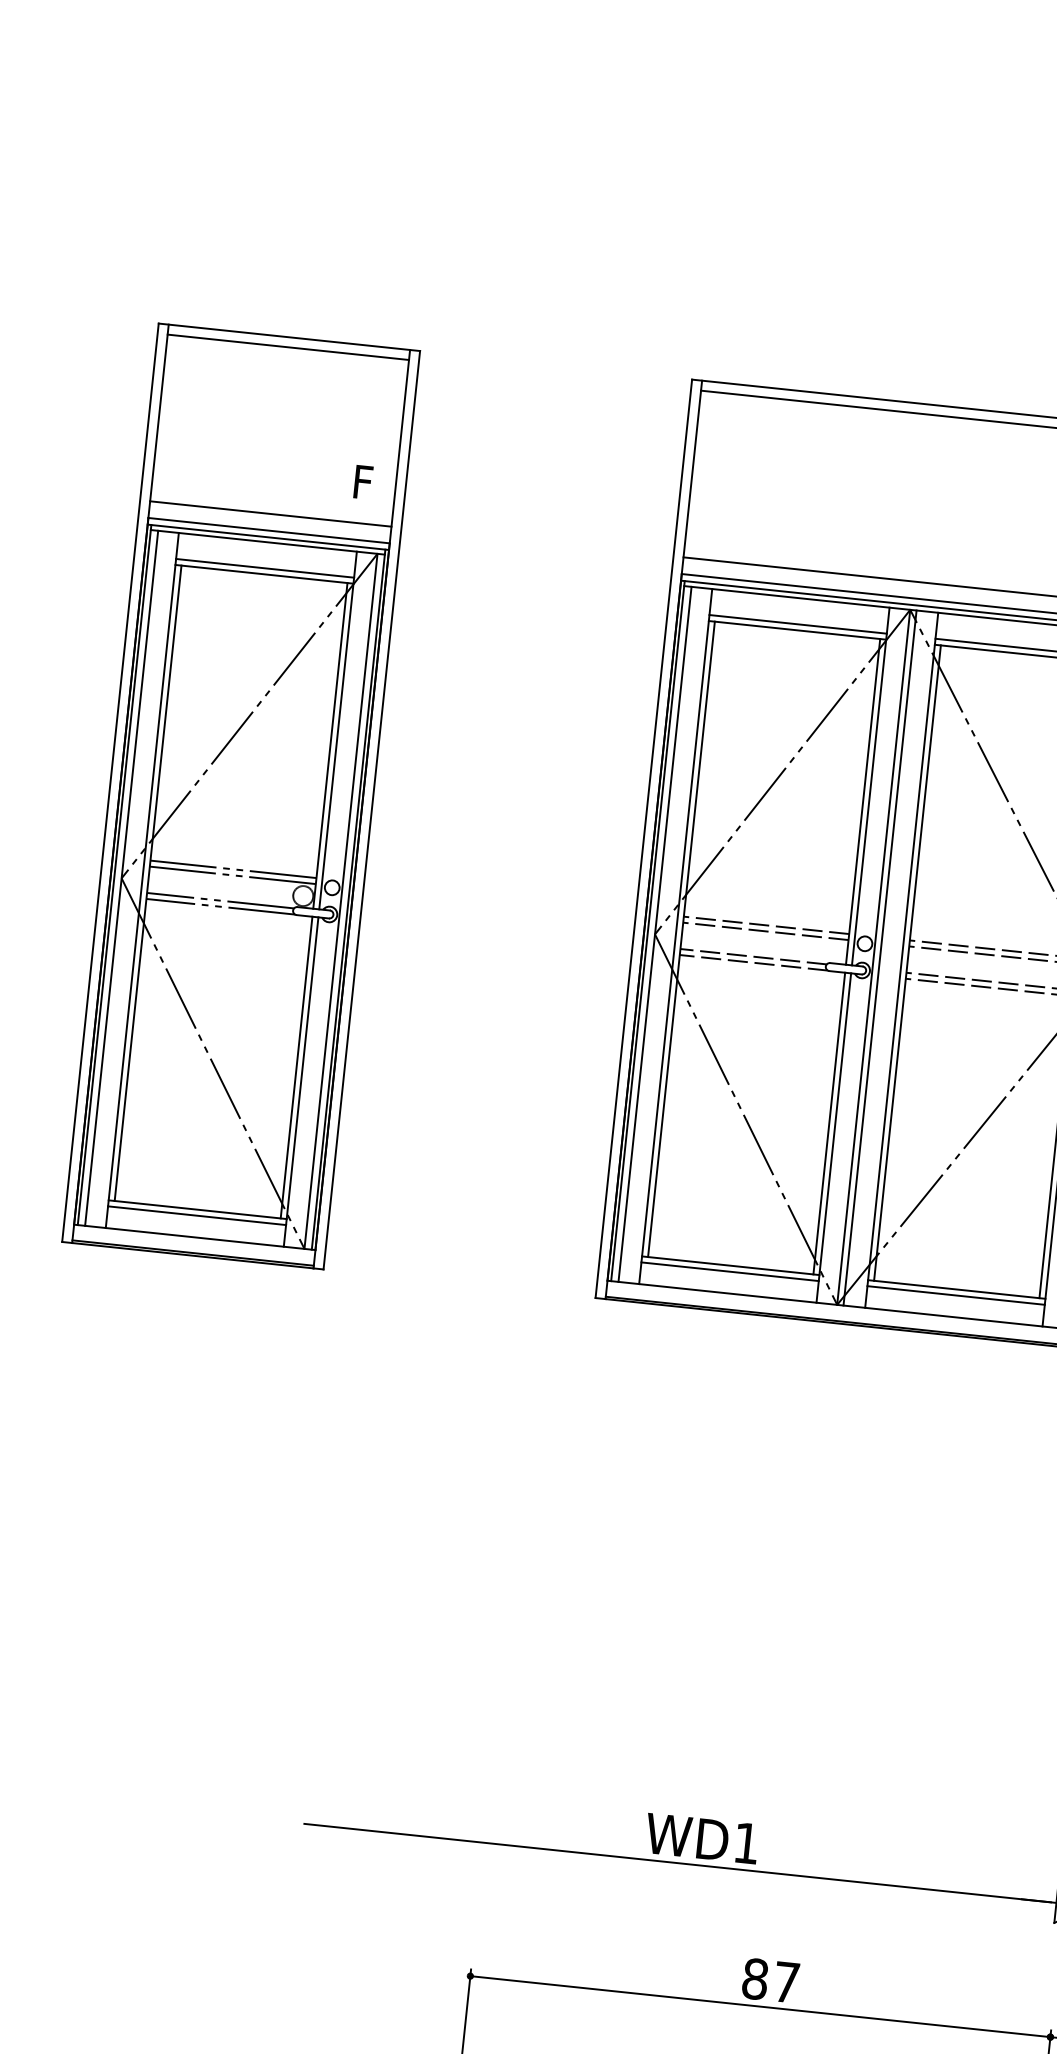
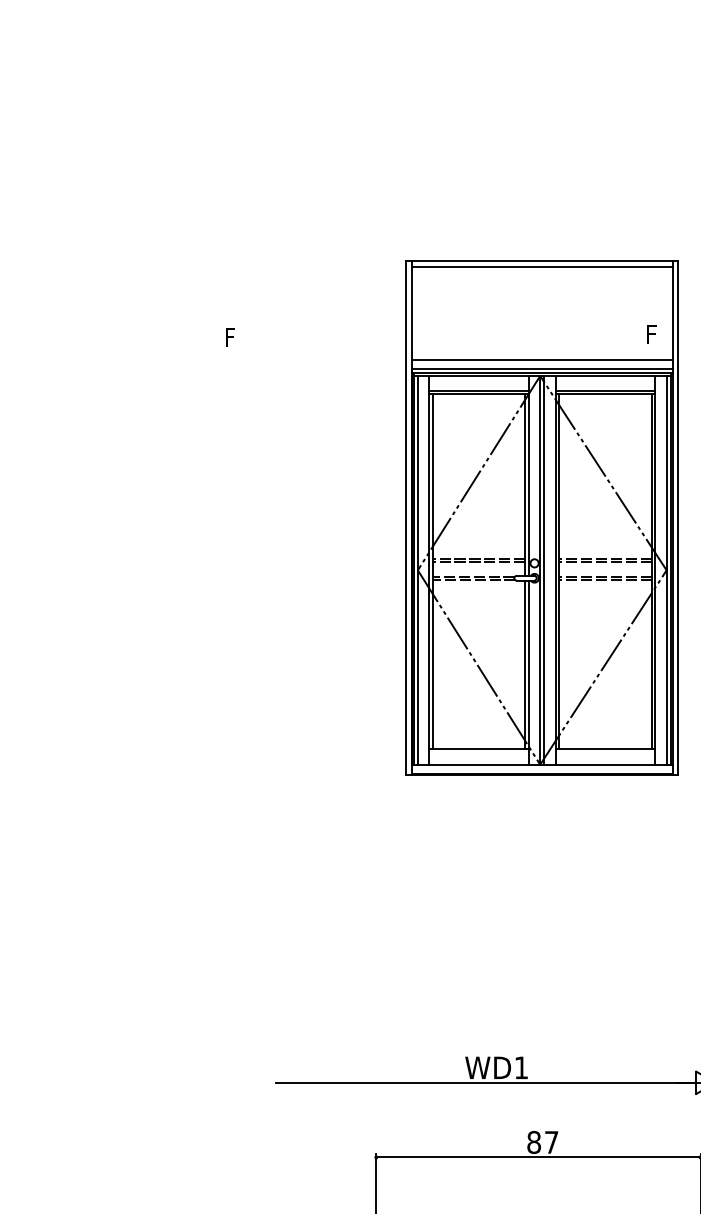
part: (240, 795) -> (180, 517), removed
line: (729, 1271) -> (478, 752), removed
line: (956, 1295) -> (605, 752), removed

